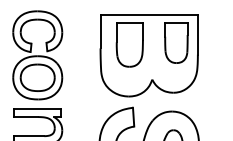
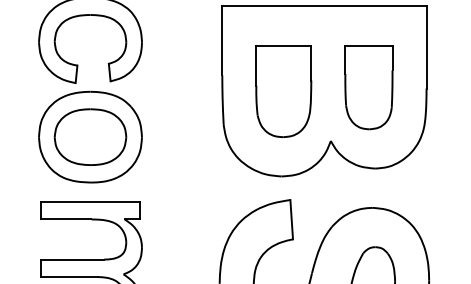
part: (176, 42) -> (369, 86), moved
part: (129, 44) -> (283, 90), moved

